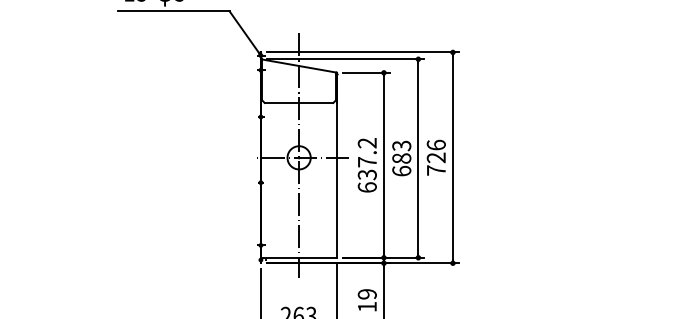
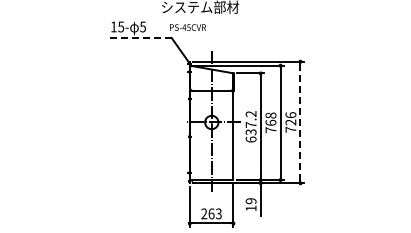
line: (172, 10) -> (138, 37), solid -> dashed
text: (400, 157) -> (270, 122), 683 -> 768
line: (452, 157) -> (300, 122), solid -> dashed

